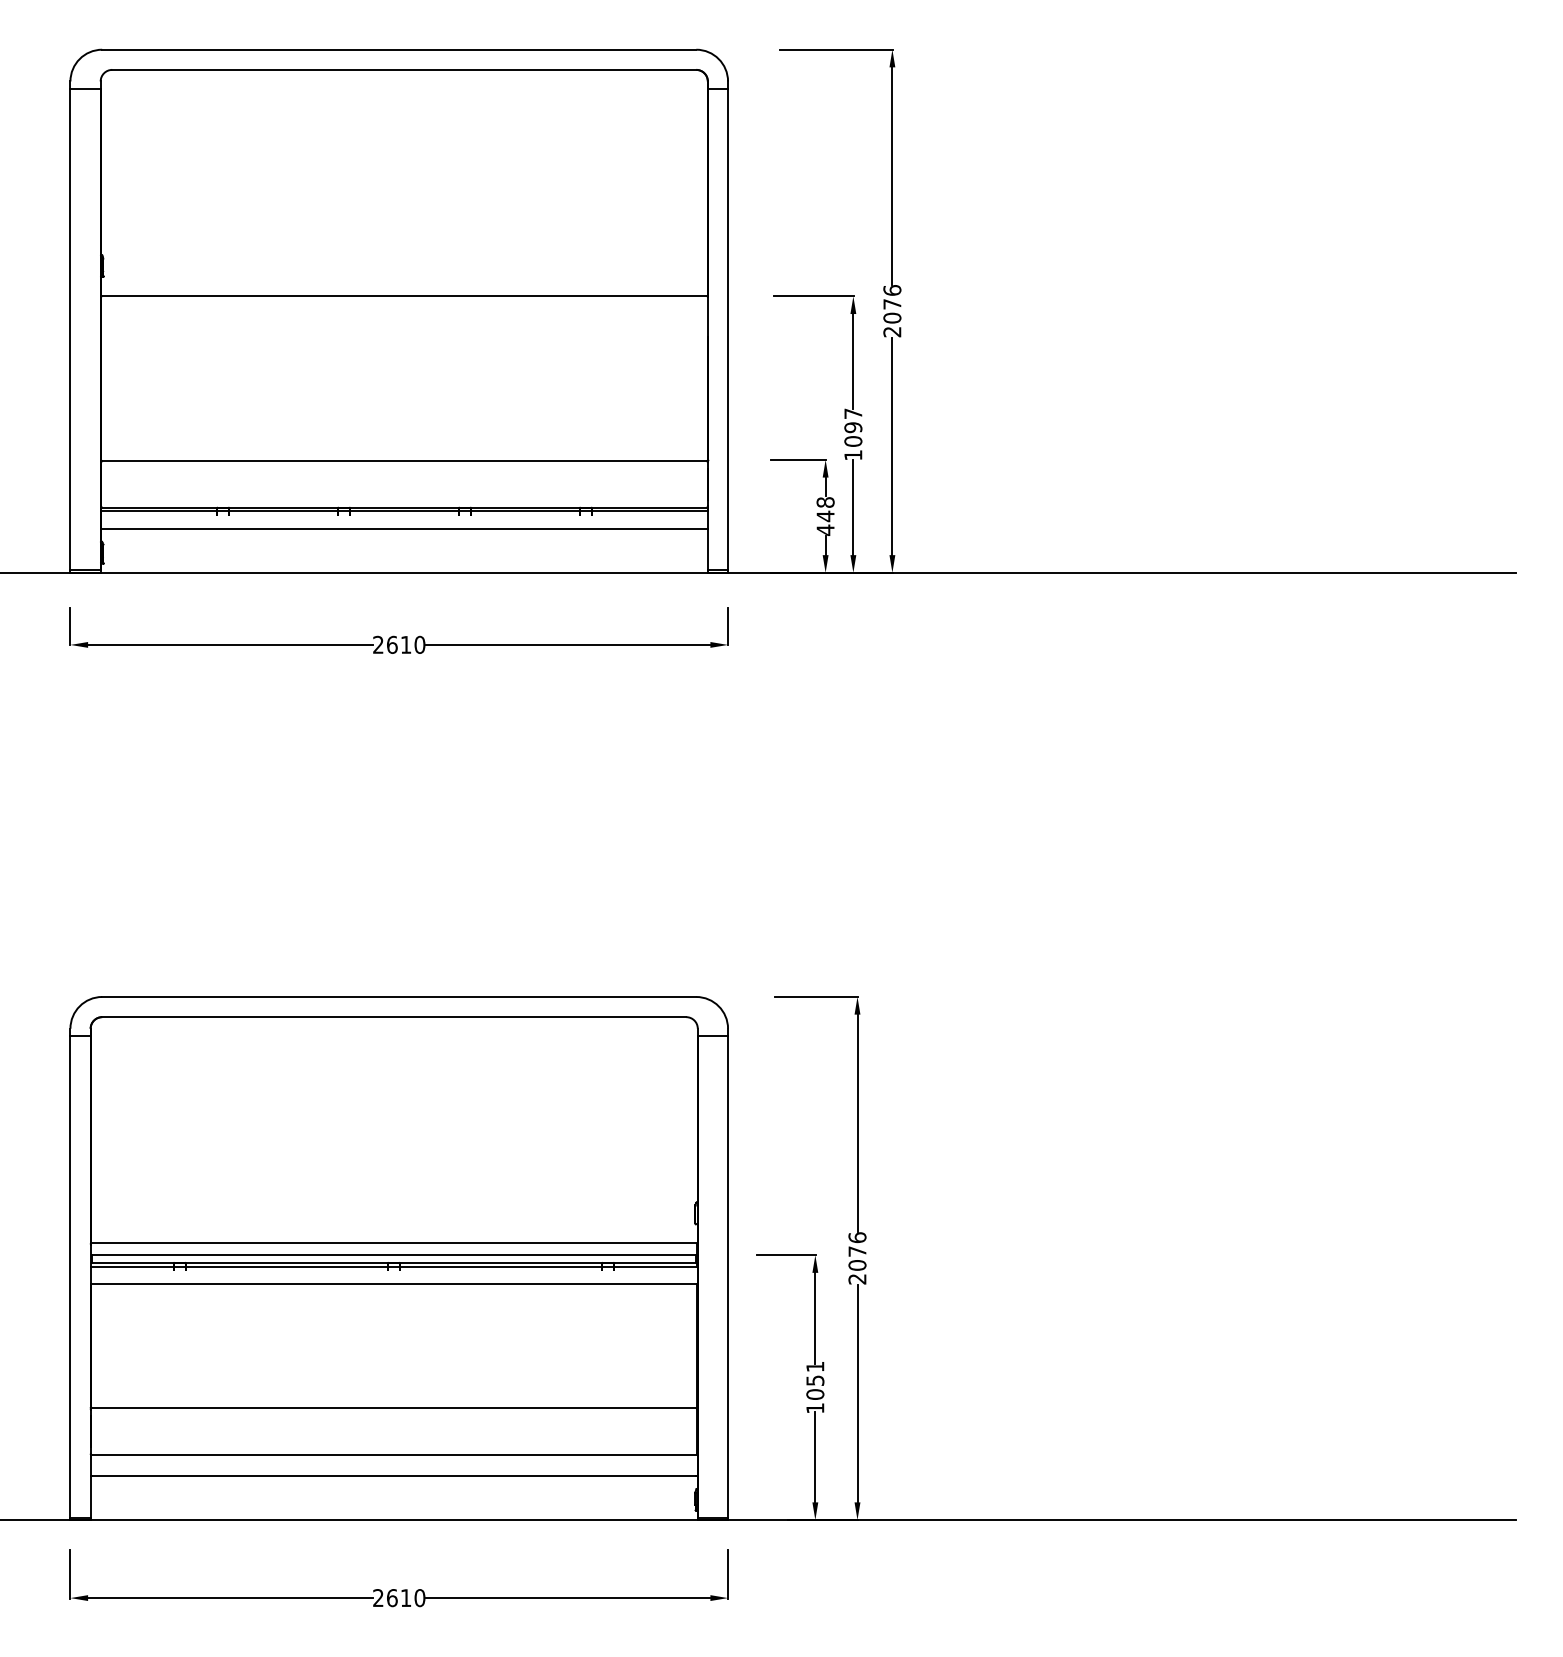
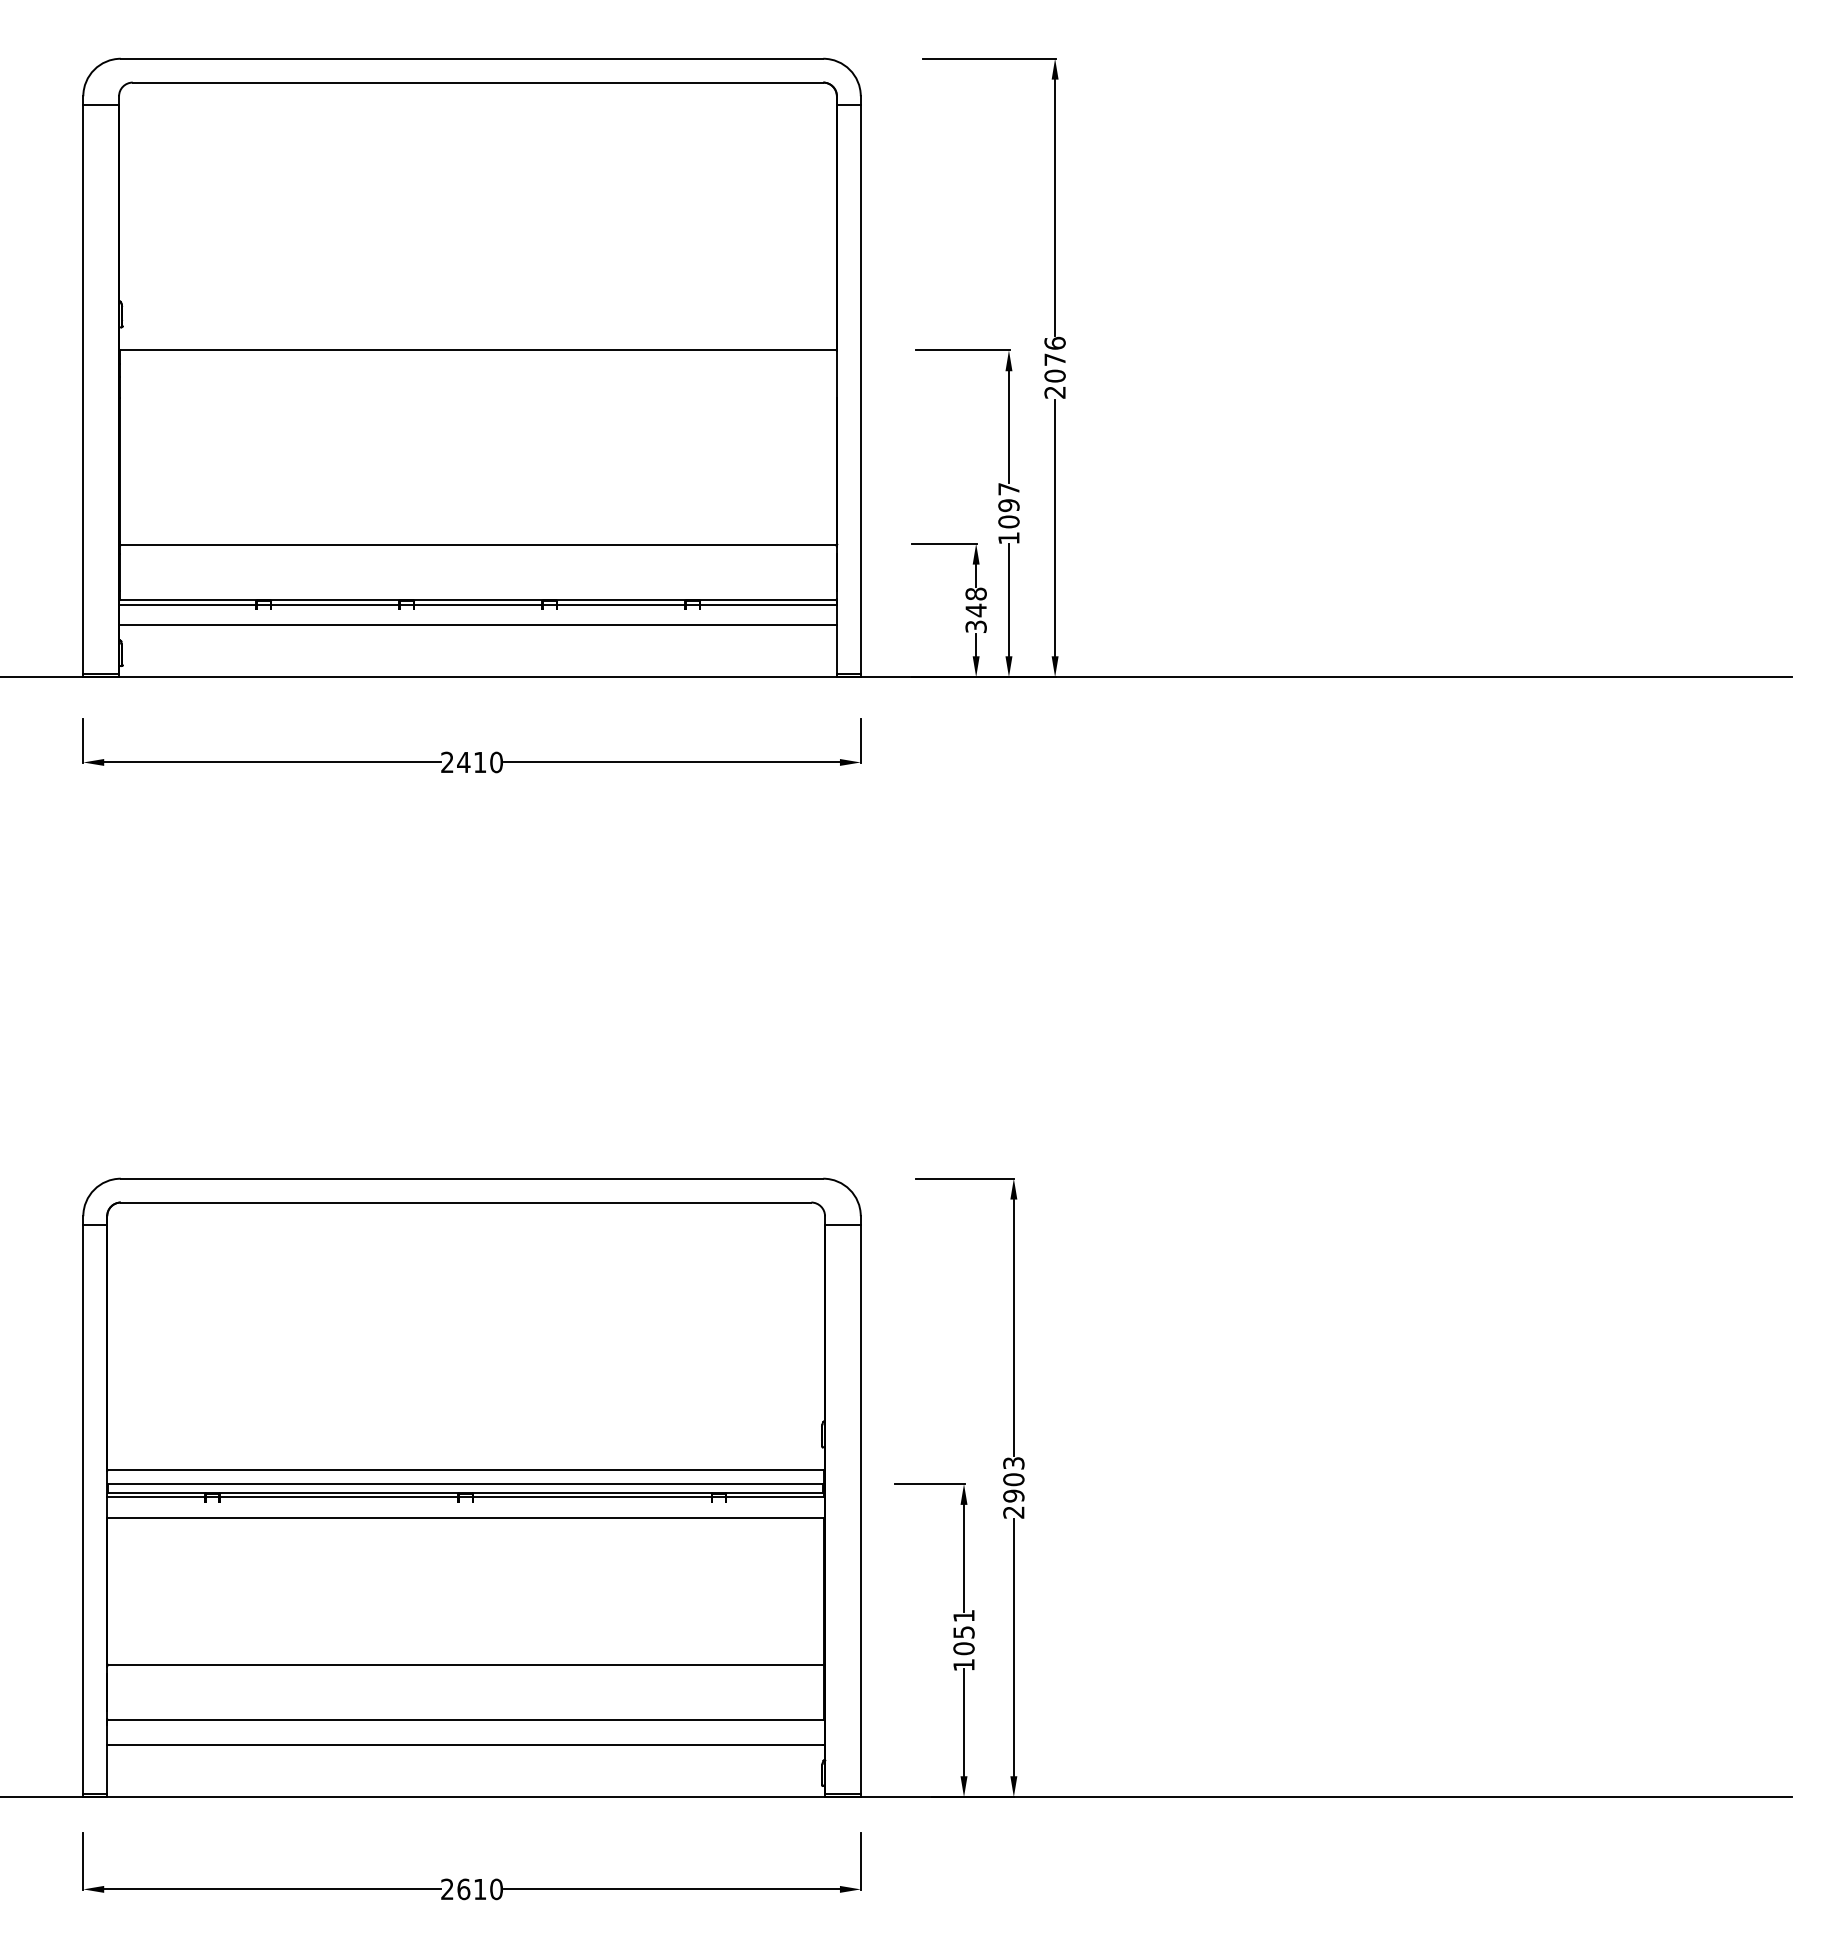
text: (825, 529) -> (975, 626), 448 -> 348
text: (392, 644) -> (463, 762), 2610 -> 2410
text: (857, 1251) -> (1013, 1479), 2076 -> 2903

